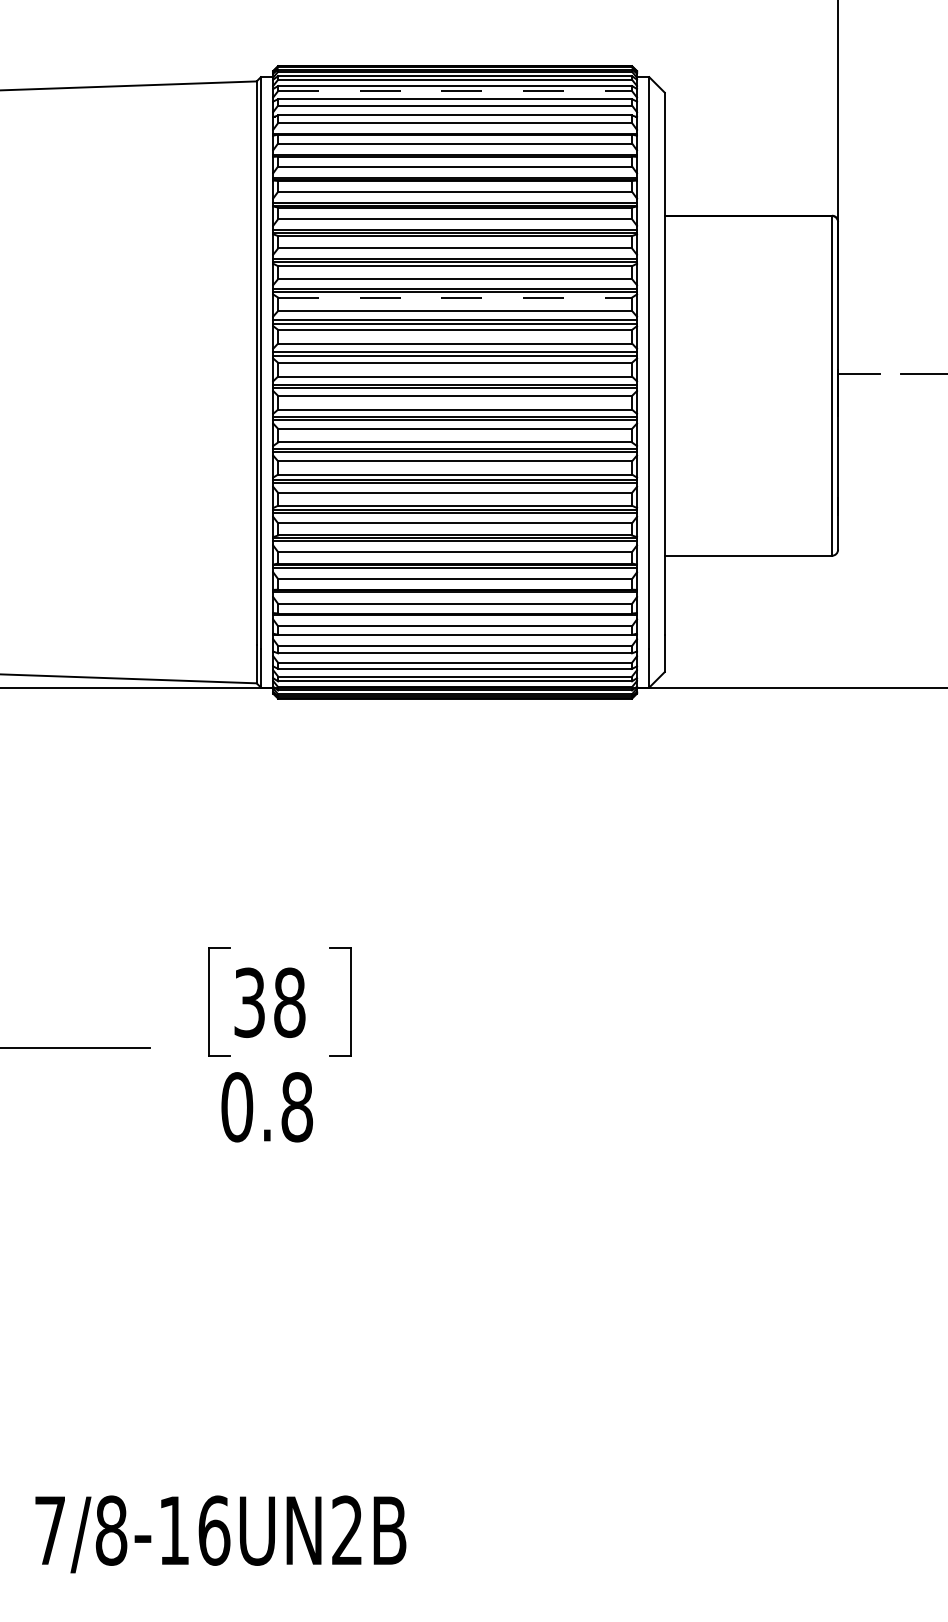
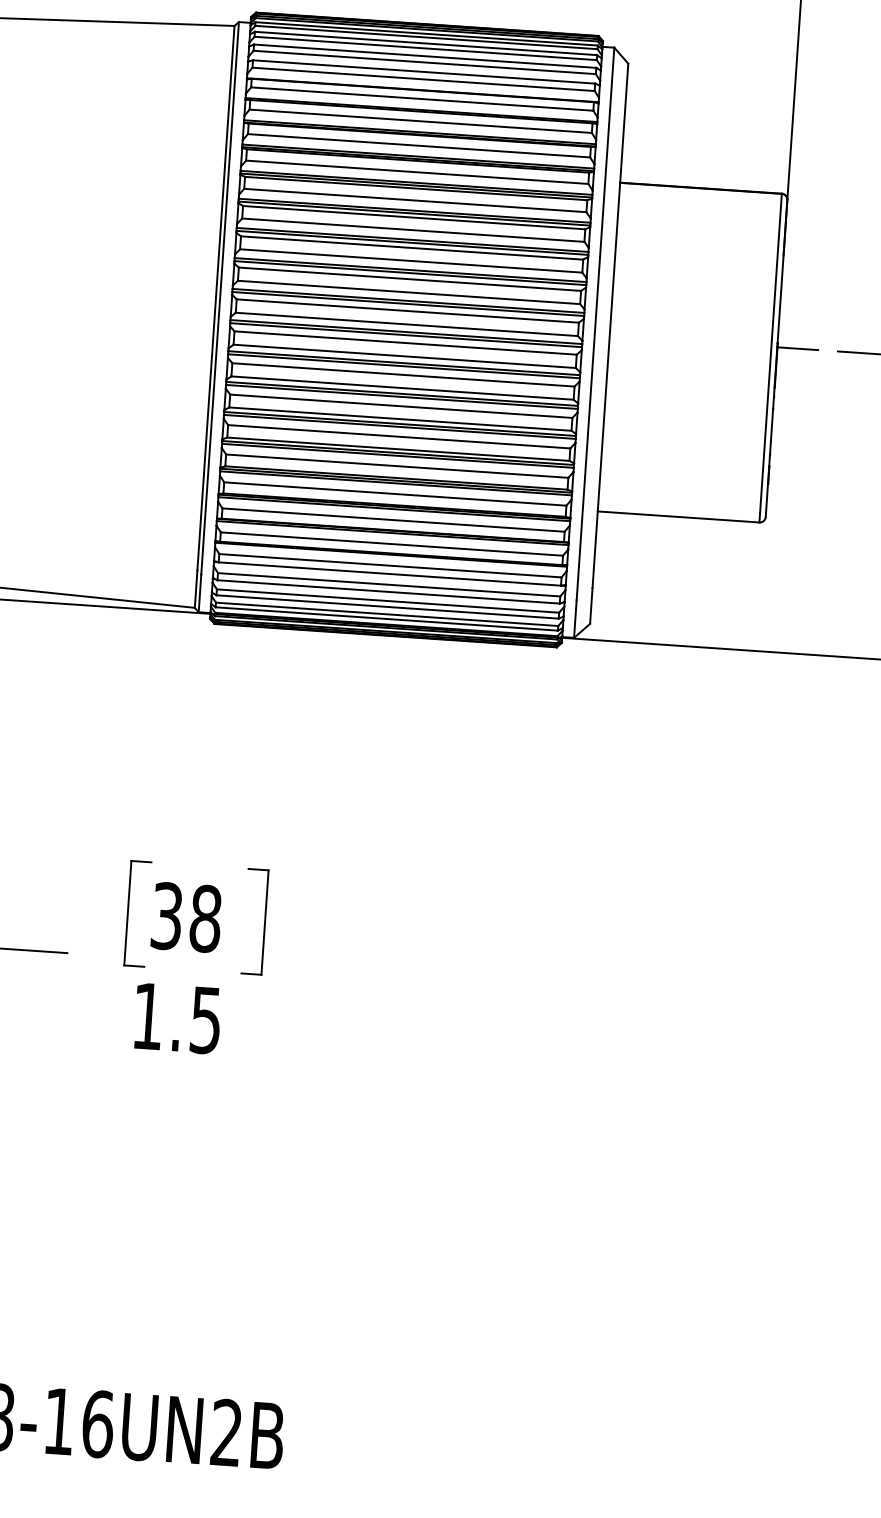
line: (455, 91) -> (426, 48), dashed -> solid
line: (455, 297) -> (412, 247), dashed -> solid
text: (267, 1107) -> (177, 1018), 0.8 -> 1.5

